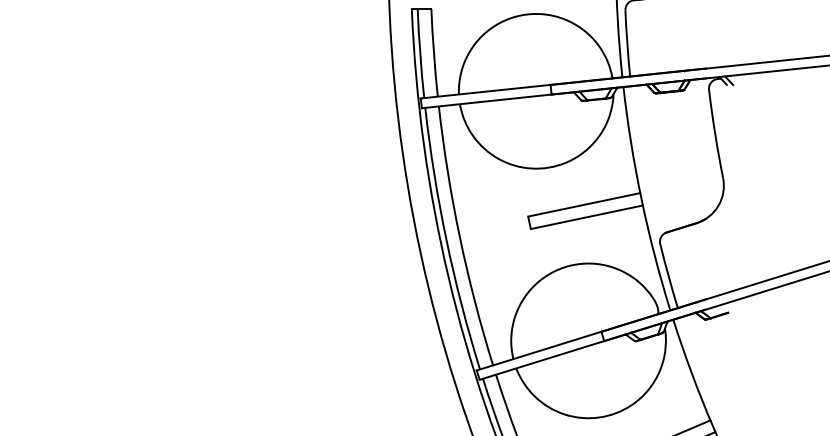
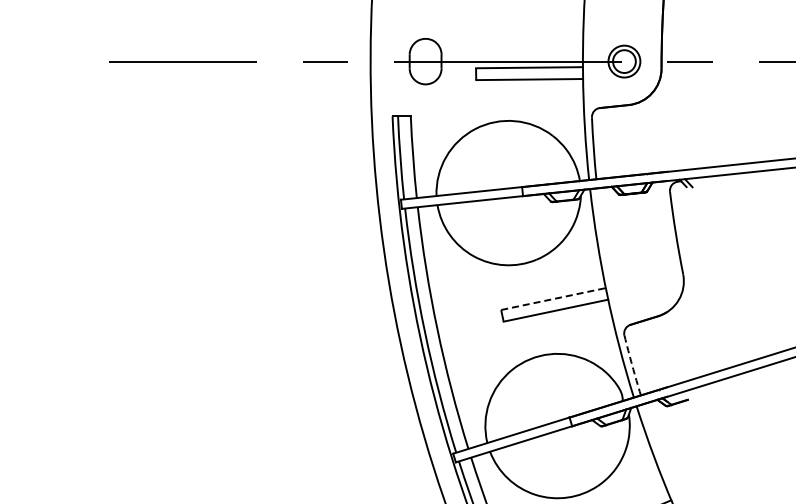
line: (585, 204) -> (554, 298), solid -> dashed
arc: (668, 276) -> (632, 365), solid -> dashed

